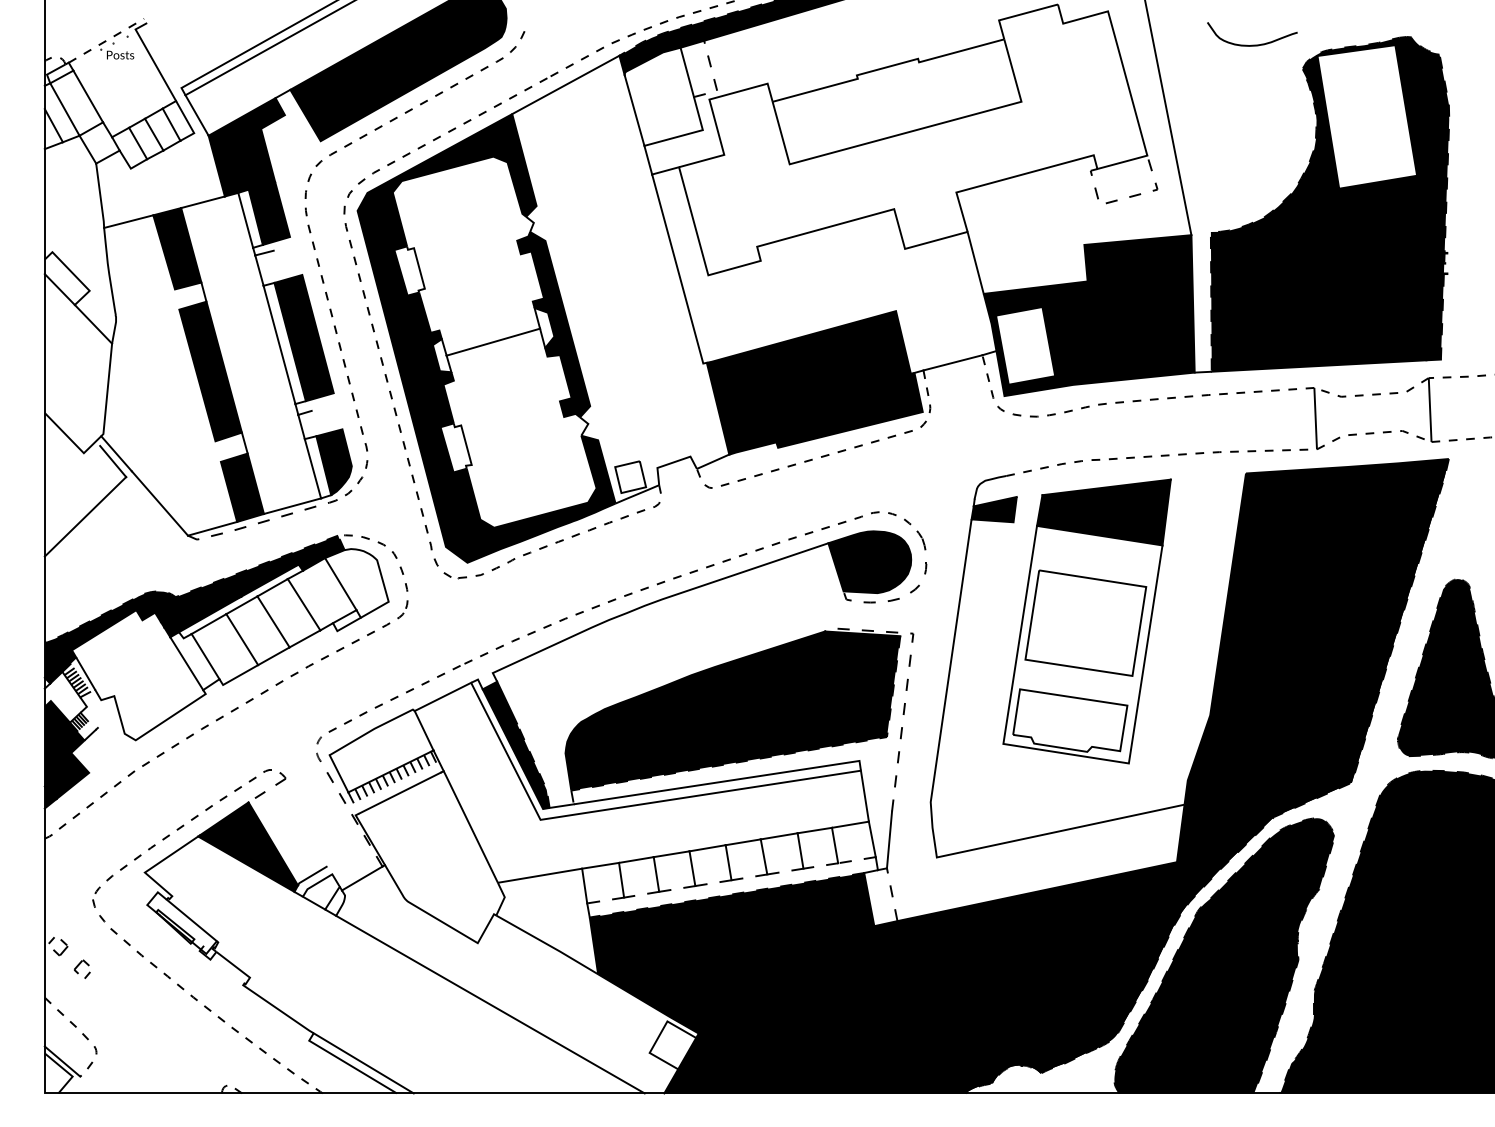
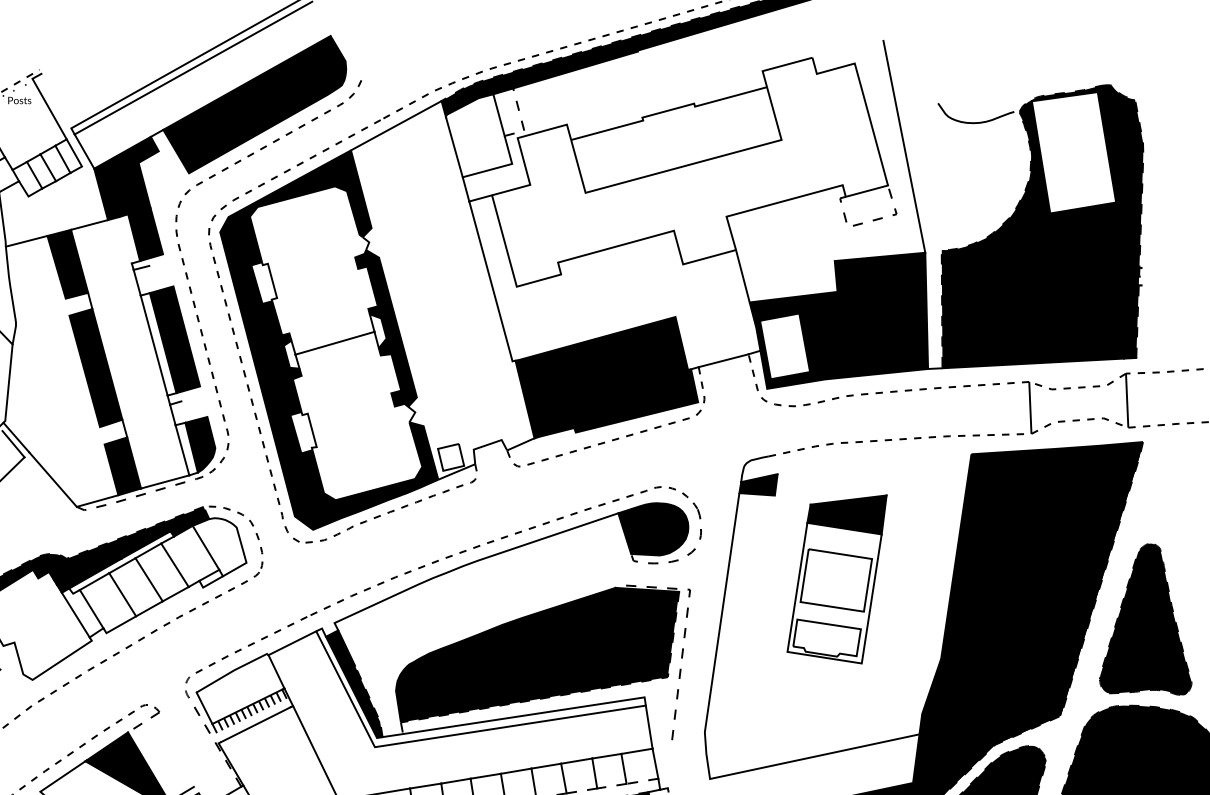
curve: (1252, 44) -> (976, 121), moved
line: (245, 219) -> (125, 239), removed
part: (1086, 621) -> (836, 579), size x0.7
line: (889, 839) -> (669, 763), removed

